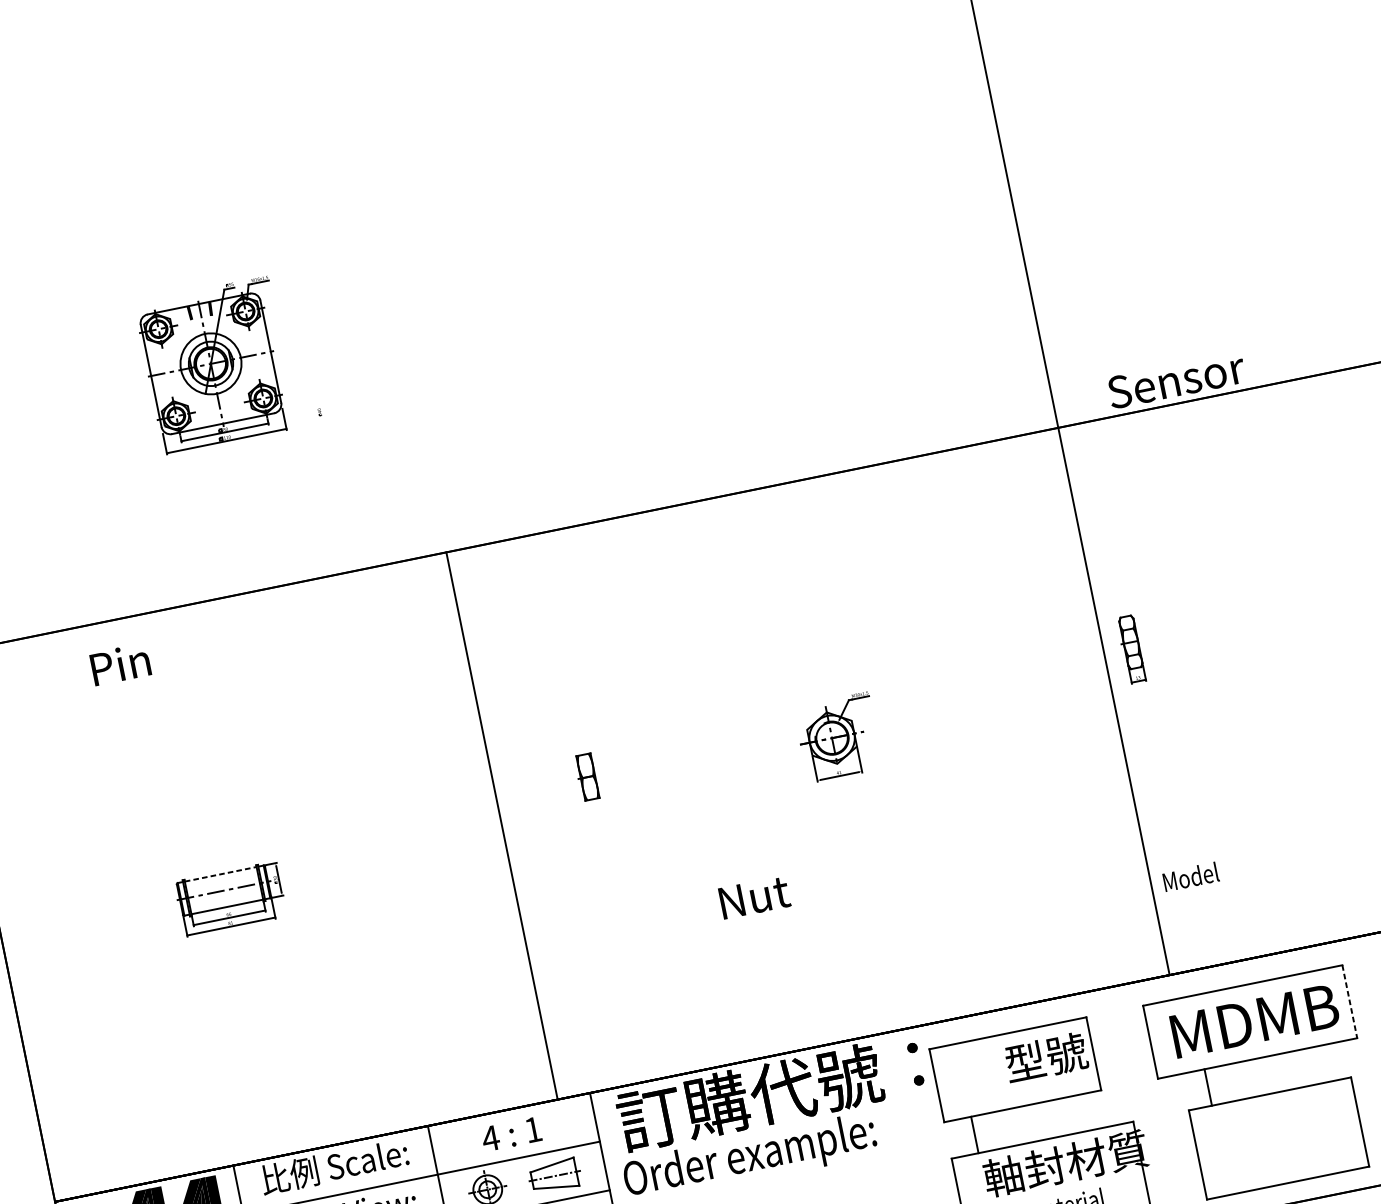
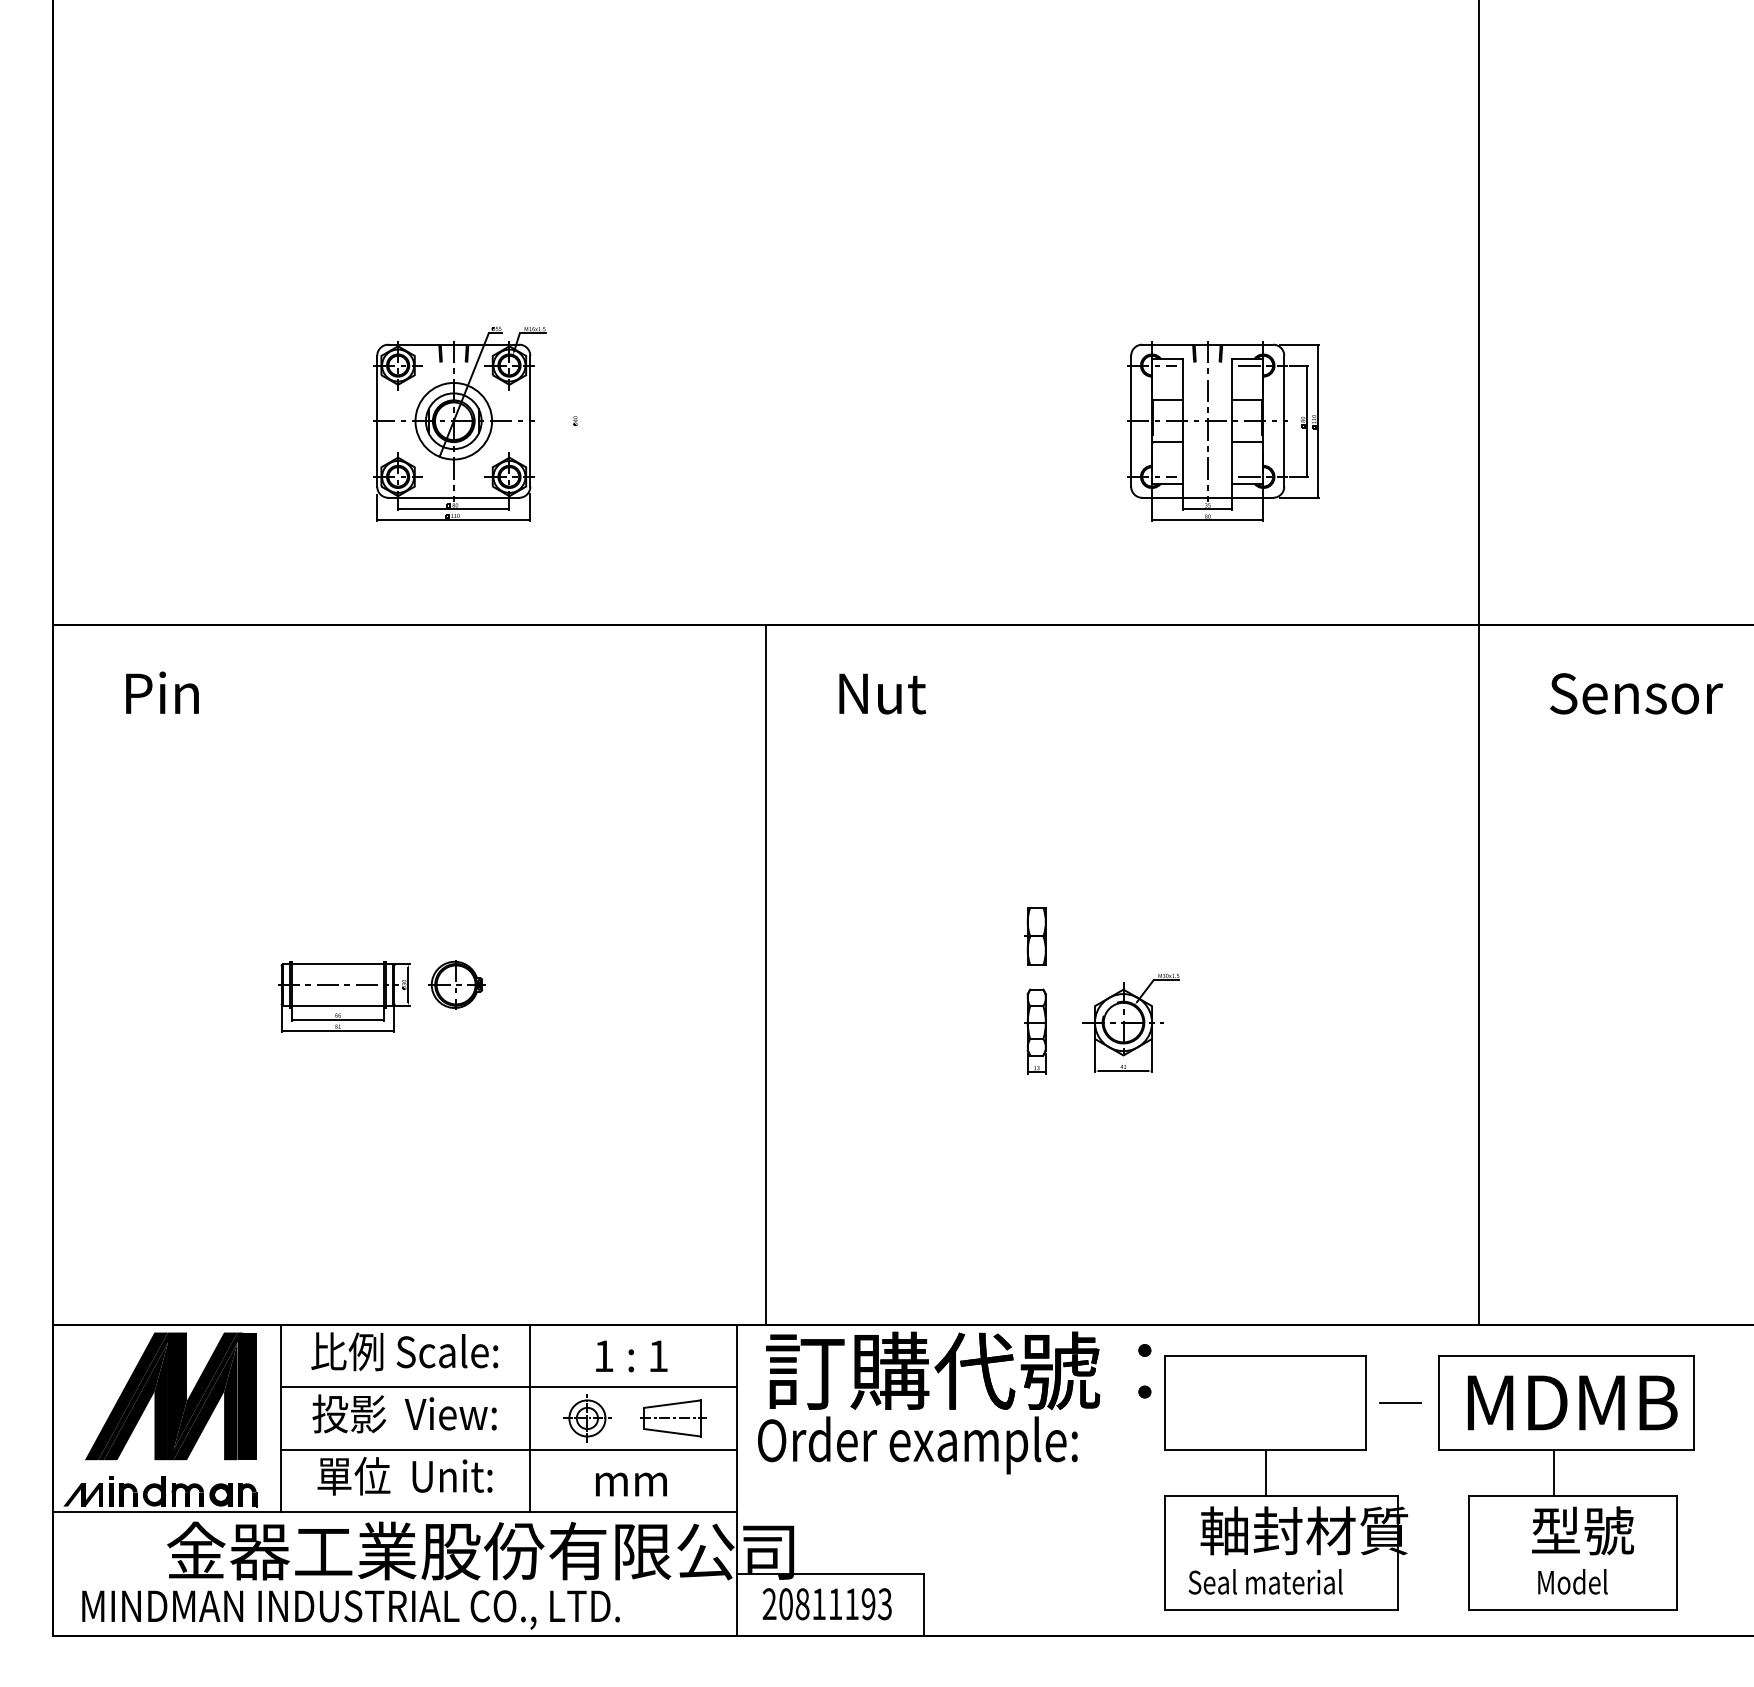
part: (827, 317) -> (1223, 431), added
part: (215, 364) -> (459, 423), moved
text: (1176, 379) -> (1636, 693), moved
part: (1131, 649) -> (1035, 1031), moved
text: (120, 664) -> (162, 692), moved
part: (837, 737) -> (1130, 1022), moved
part: (586, 777) -> (1035, 936), moved
line: (501, 825) -> (765, 974), moved
part: (316, 871) -> (456, 984), added
line: (221, 874) -> (338, 964), dashed -> solid
text: (1190, 876) -> (1572, 1581), moved
text: (754, 897) -> (882, 693), moved
line: (1349, 1001) -> (1693, 1402), dashed -> solid
line: (1119, 1048) -> (1399, 1403), added
text: (1046, 1057) -> (1583, 1530), moved
line: (1208, 1087) -> (1553, 1472), moved
line: (974, 1134) -> (1265, 1472), moved
text: (490, 1137) -> (603, 1355), 4 -> 1

